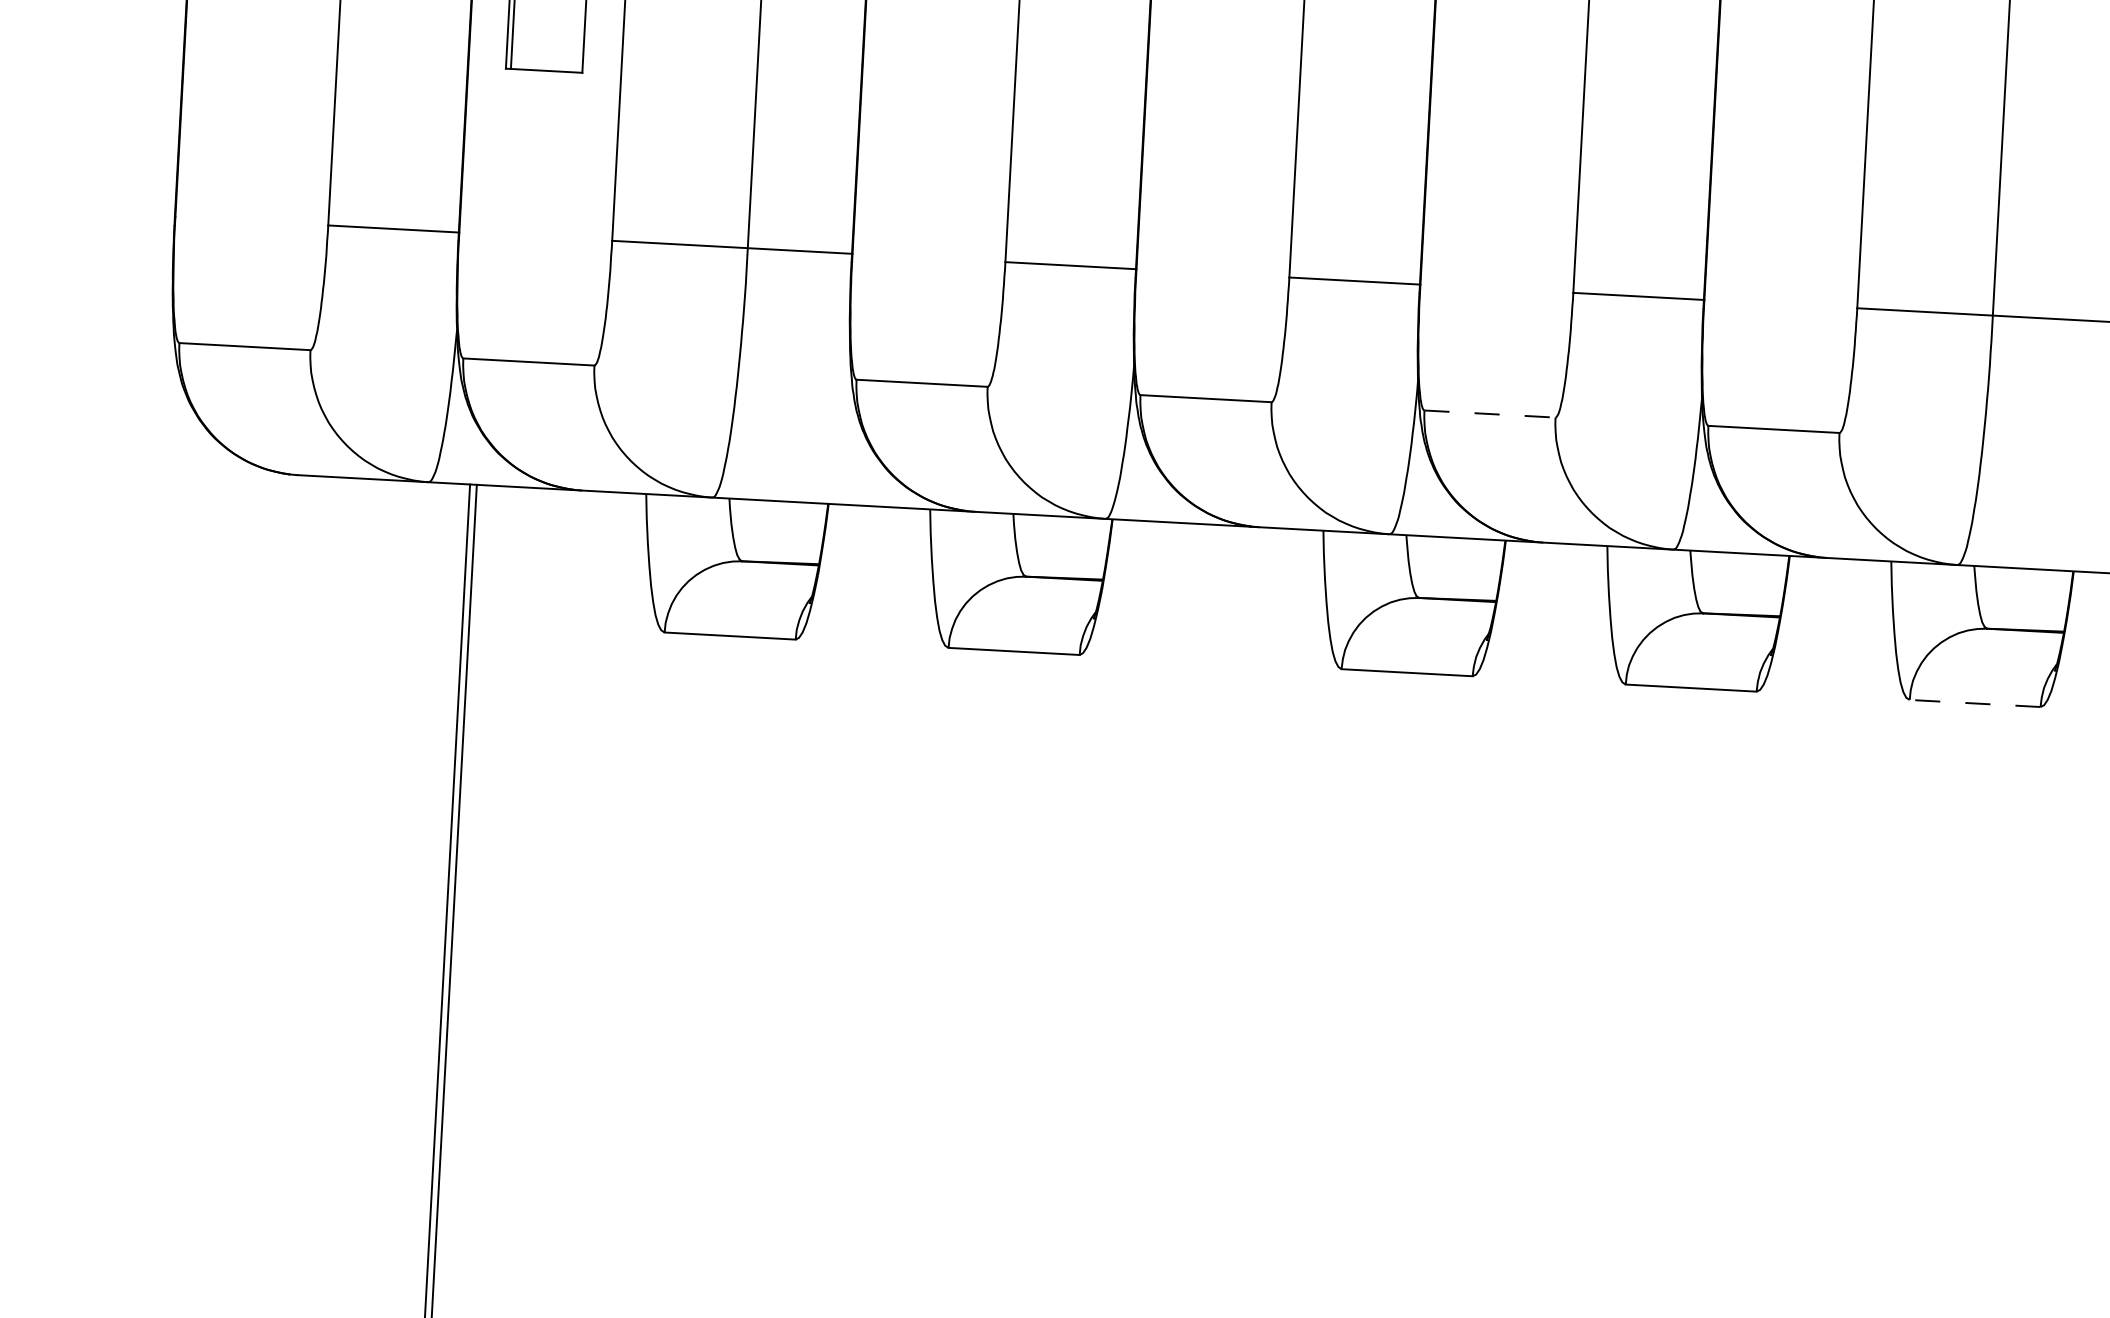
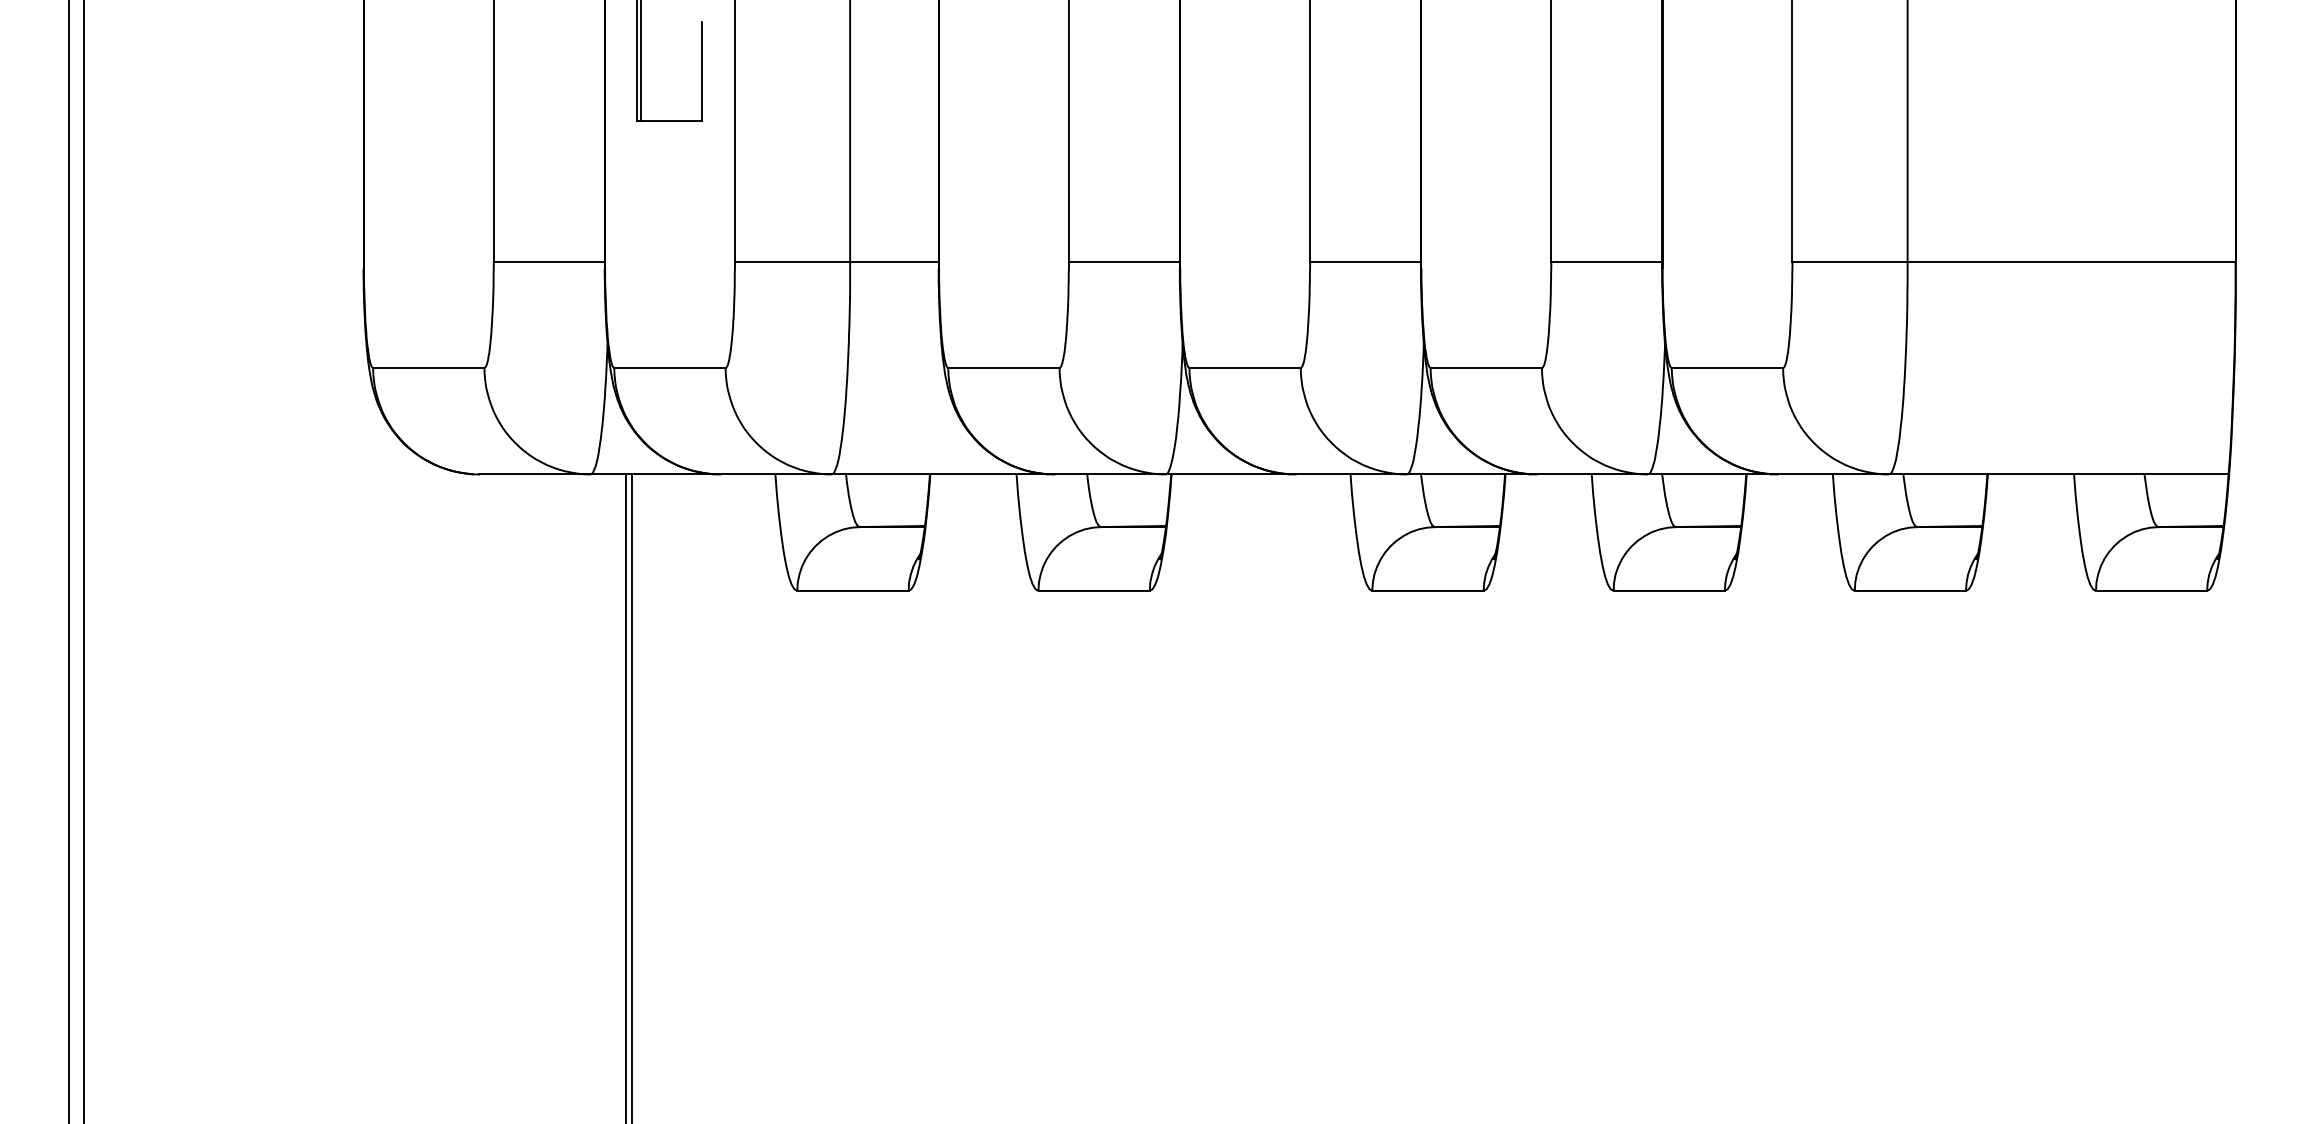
line: (1490, 414) -> (1486, 368), dashed -> solid
line: (1975, 702) -> (1910, 590), dashed -> solid

